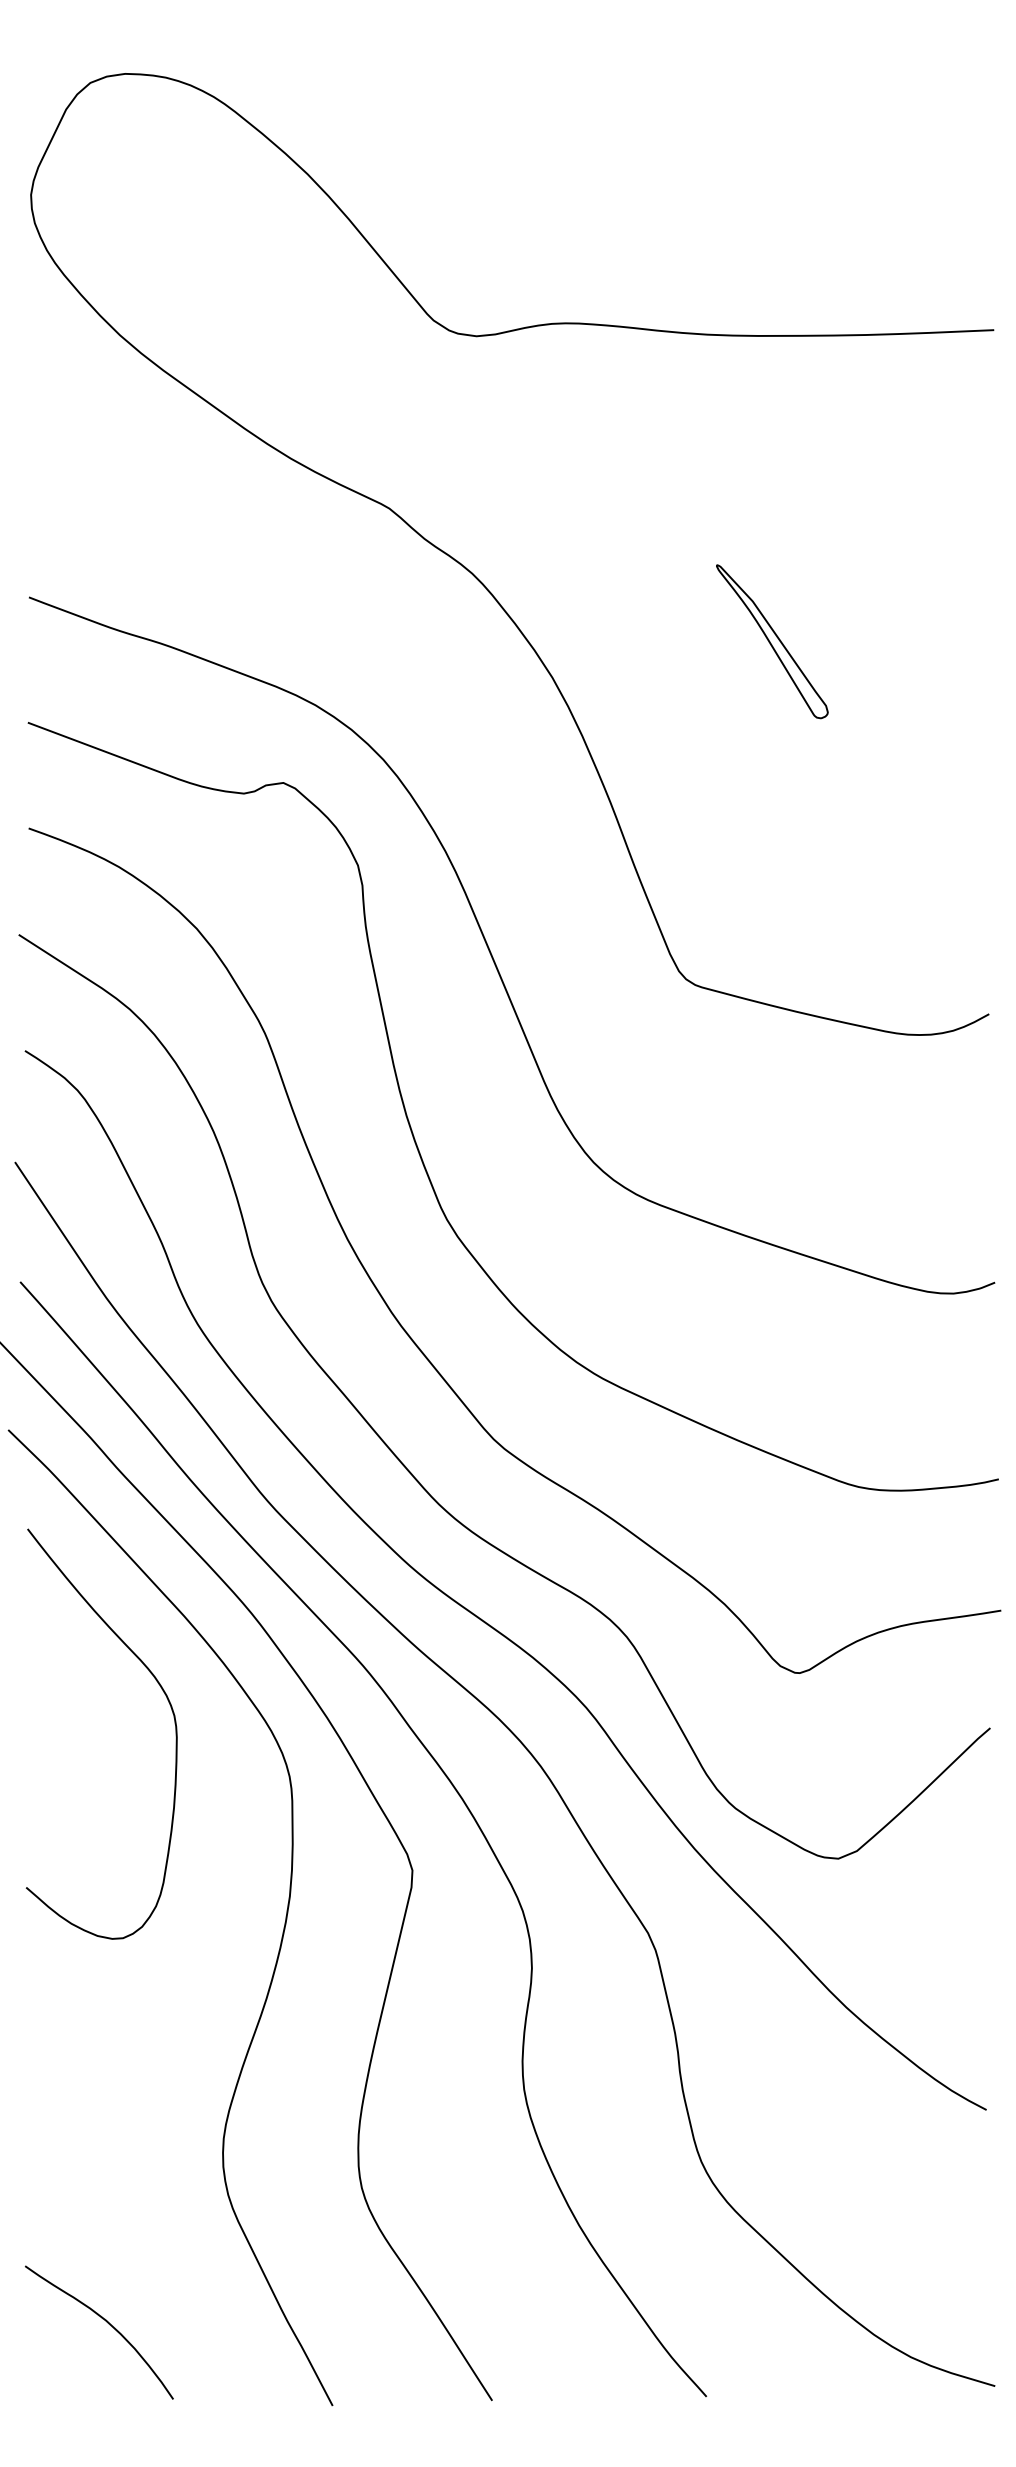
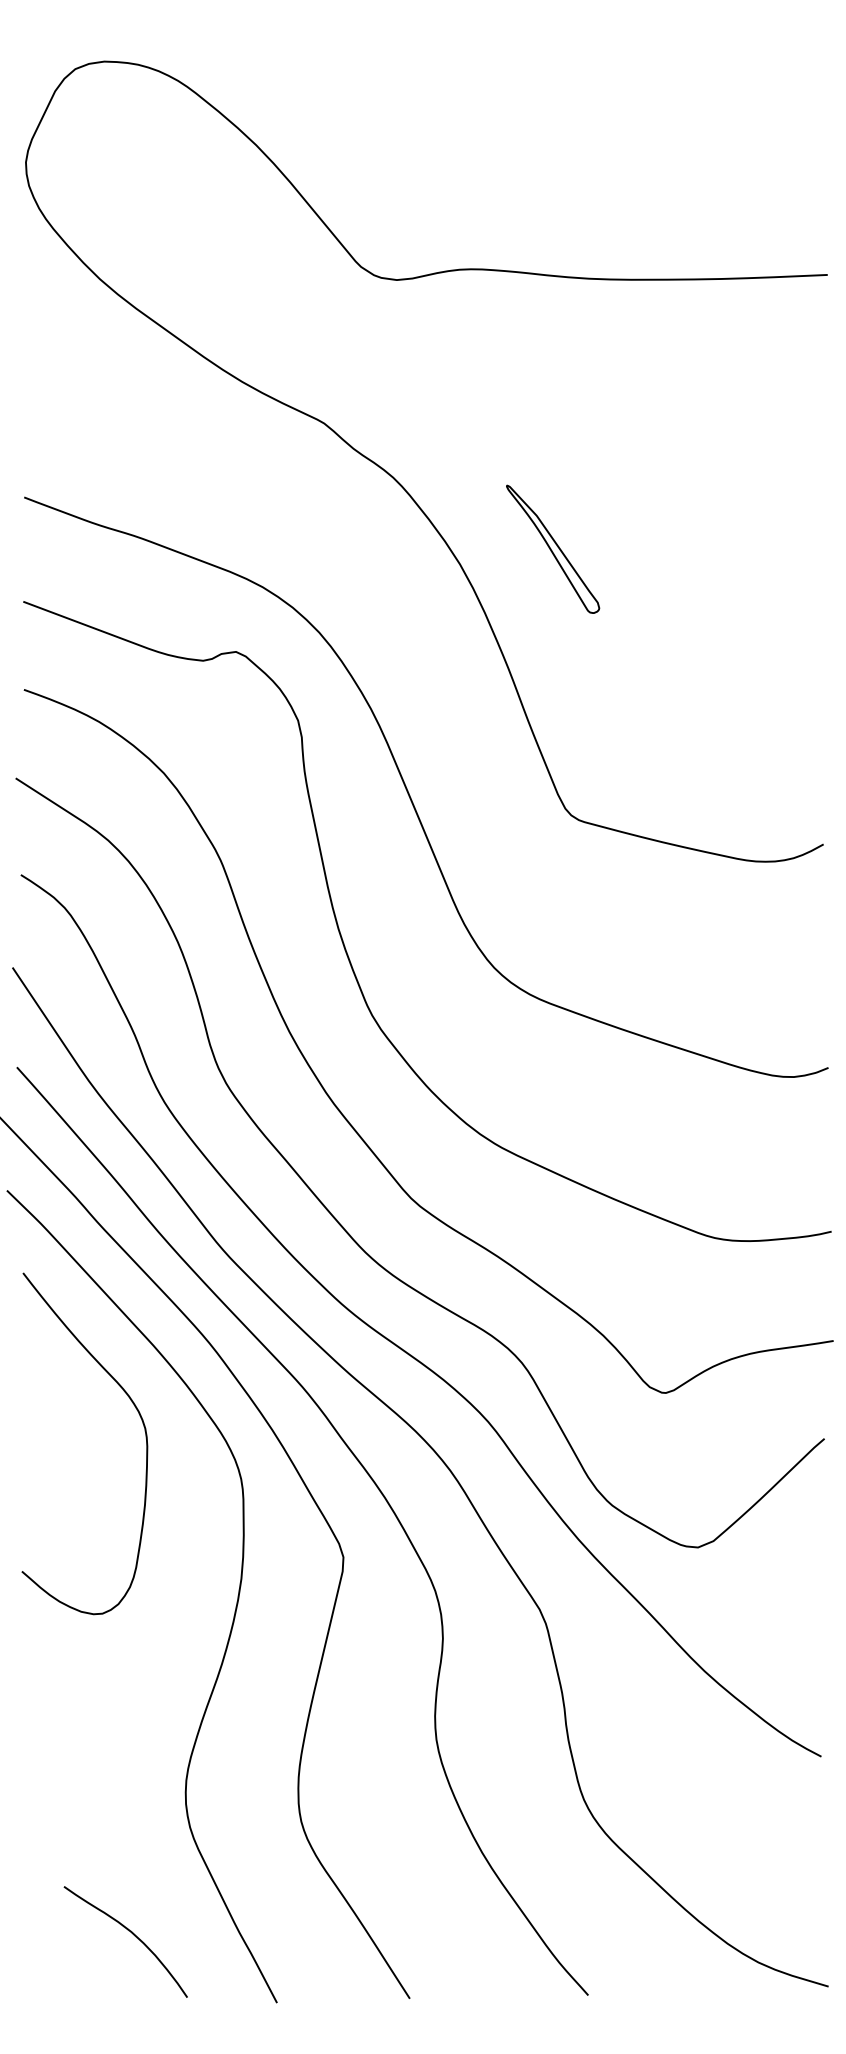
part: (772, 640) -> (553, 548), moved
curve: (107, 2323) -> (132, 1934), moved

